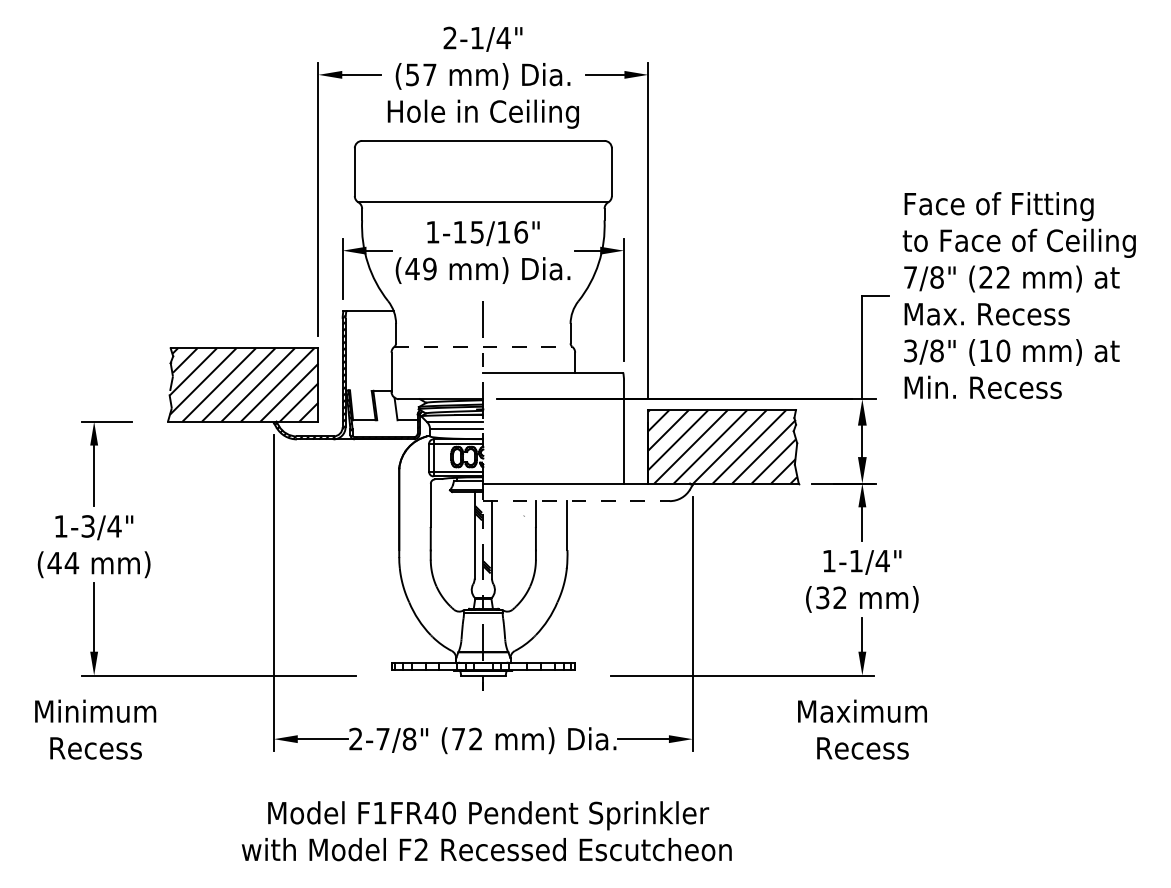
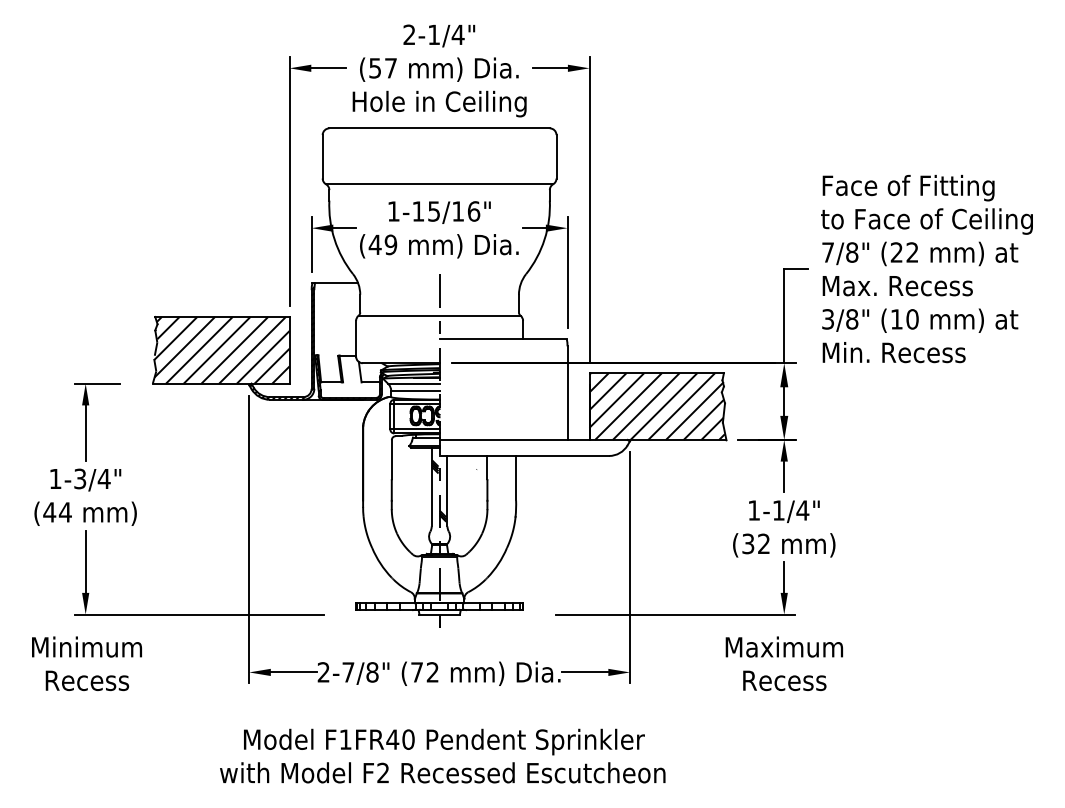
line: (483, 346) -> (439, 315), dashed -> solid
line: (577, 501) -> (525, 456), dashed -> solid

